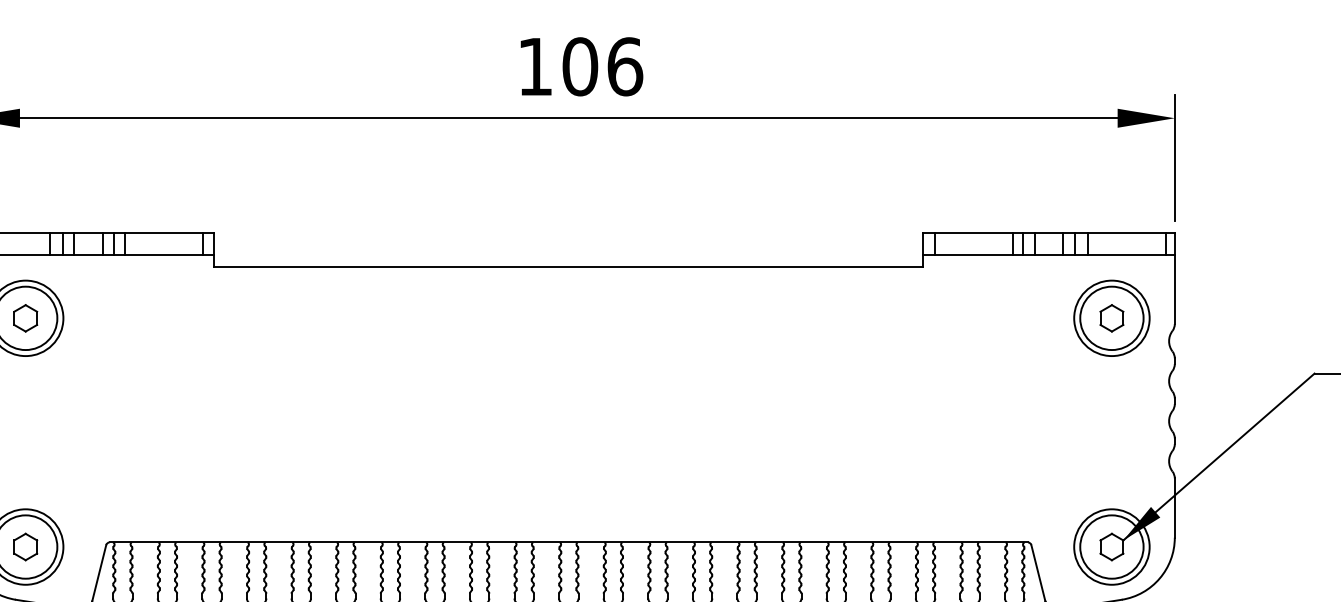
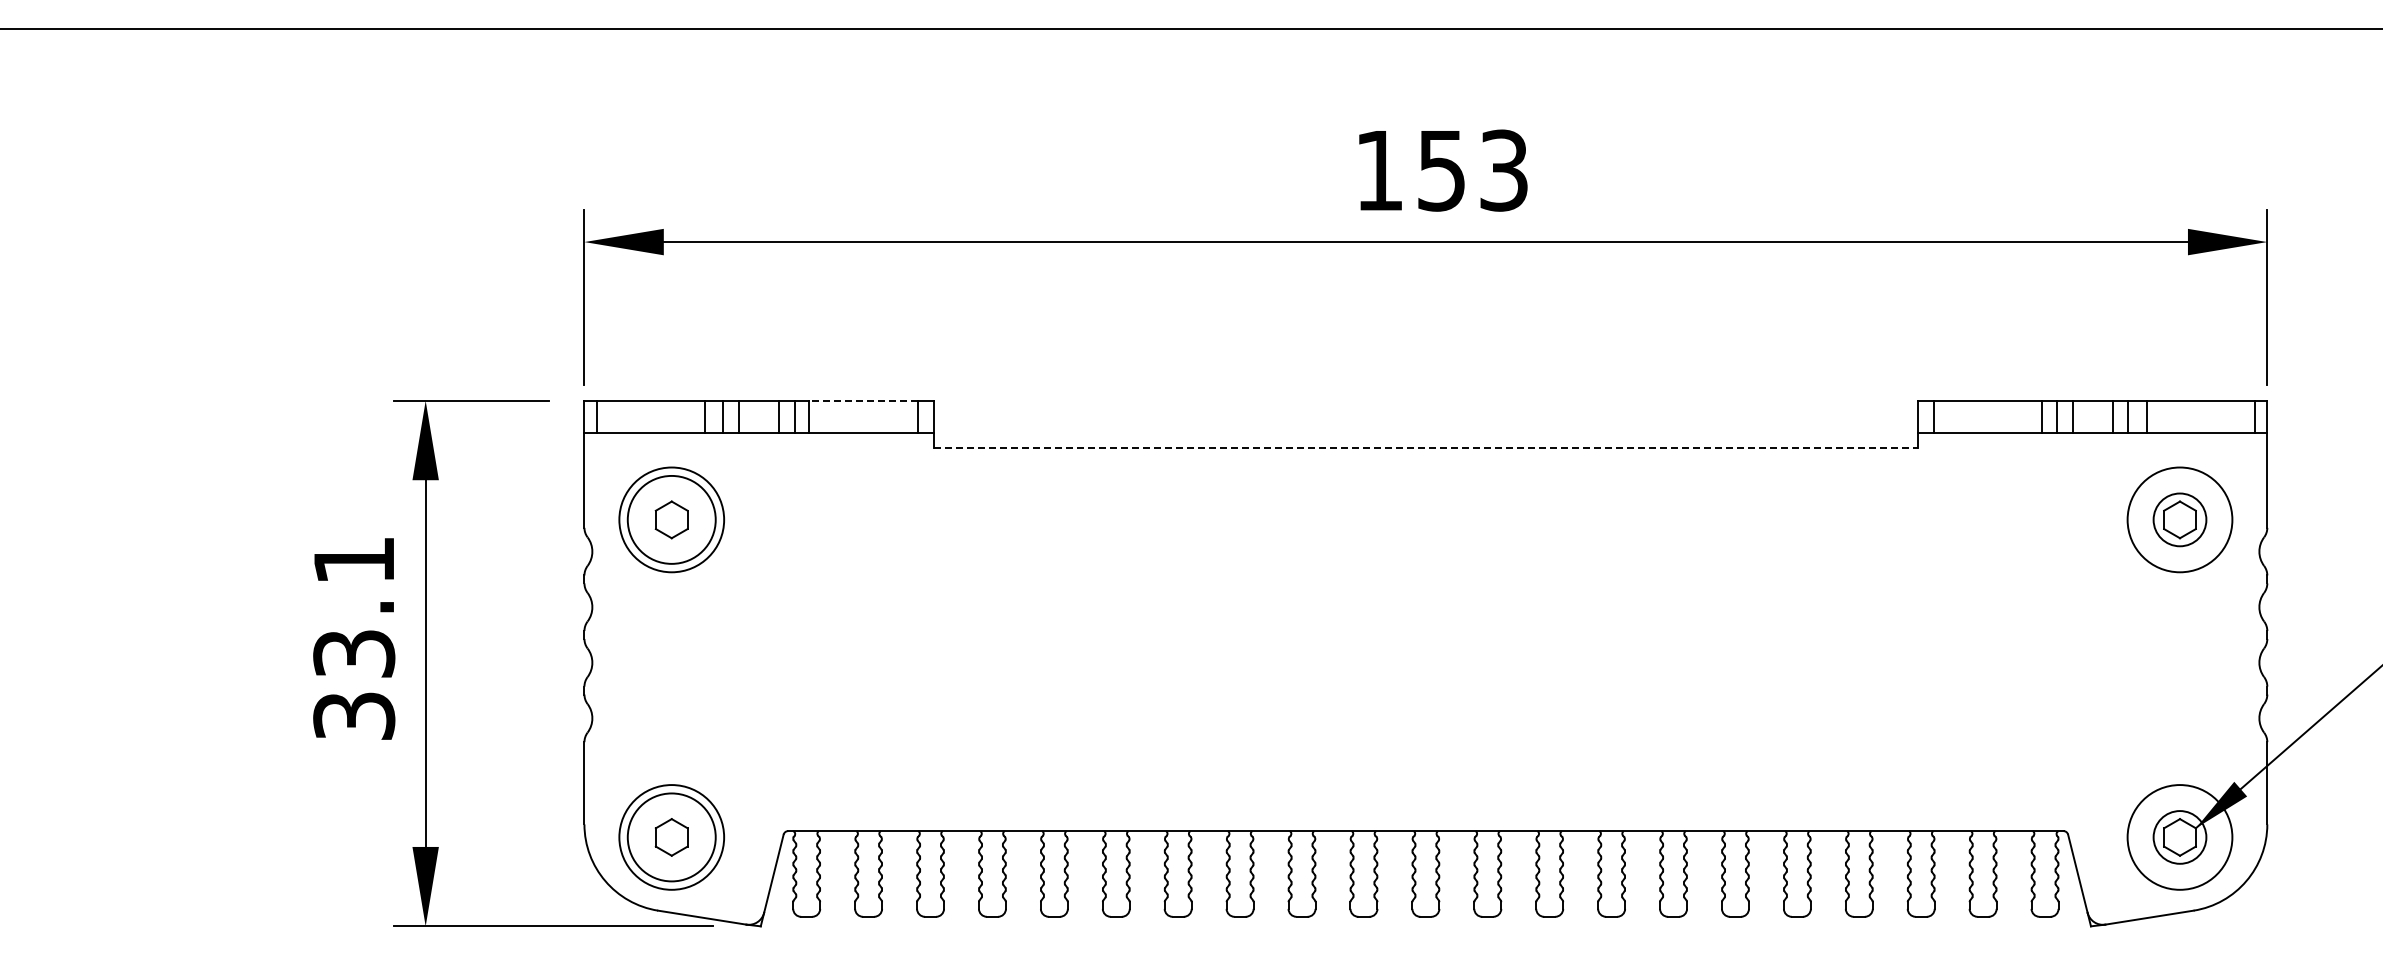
text: (603, 66) -> (1473, 170), 106 -> 153
line: (163, 232) -> (863, 400), solid -> dashed
line: (569, 266) -> (1426, 448), solid -> dashed
circle: (1111, 318) -> (2179, 519), size x0.6
circle: (1111, 547) -> (2179, 837), size x0.6

